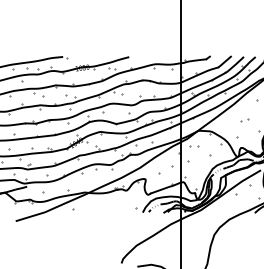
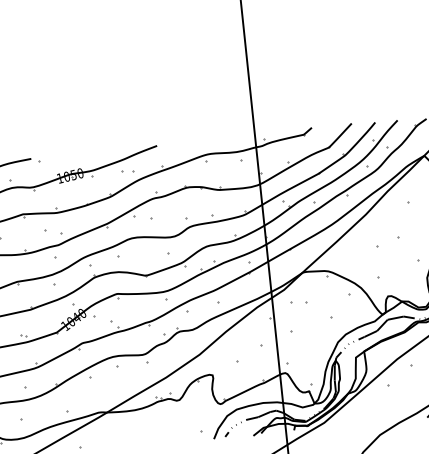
part: (244, 120) -> (389, 243), size x1.6

